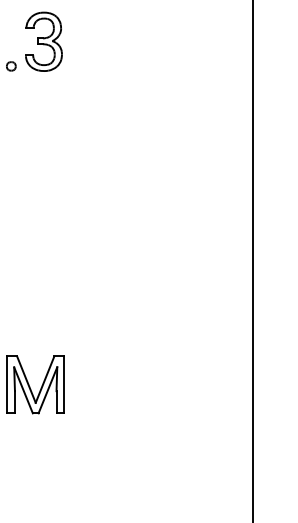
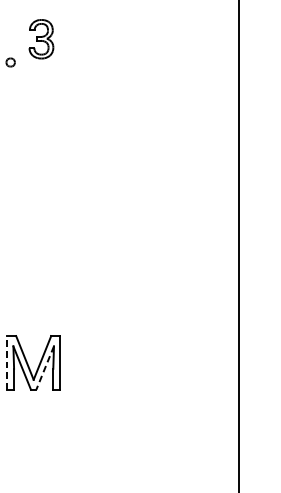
part: (43, 41) -> (41, 39), size x0.7
line: (7, 384) -> (7, 362), solid -> dashed
line: (47, 390) -> (44, 368), solid -> dashed

